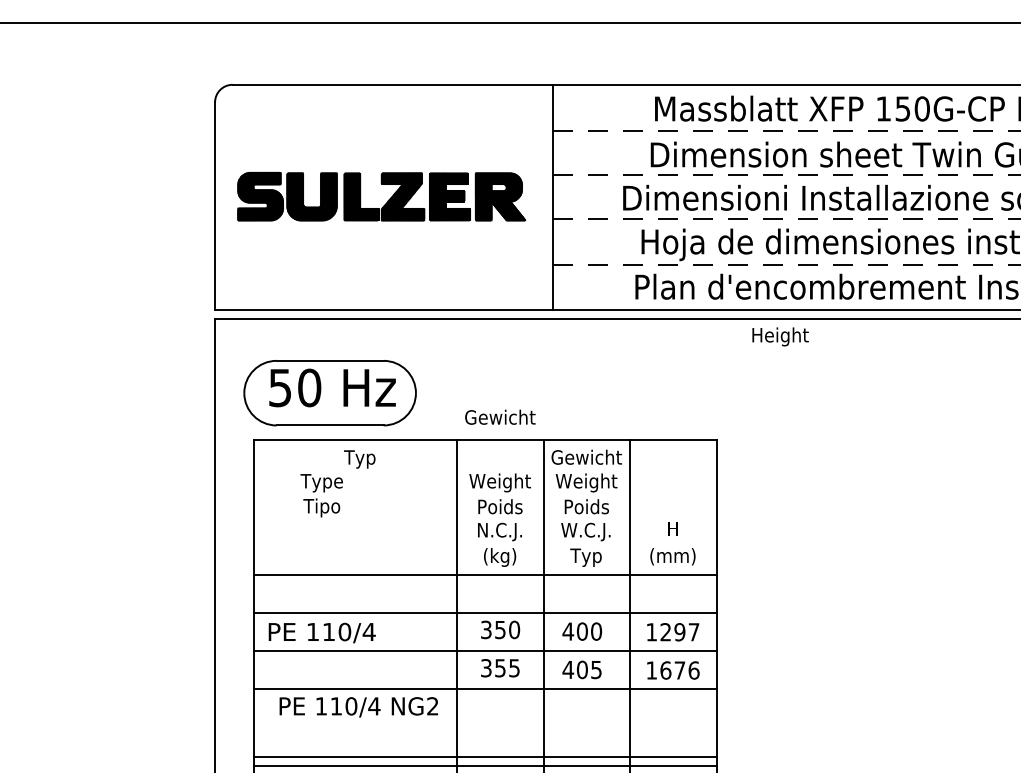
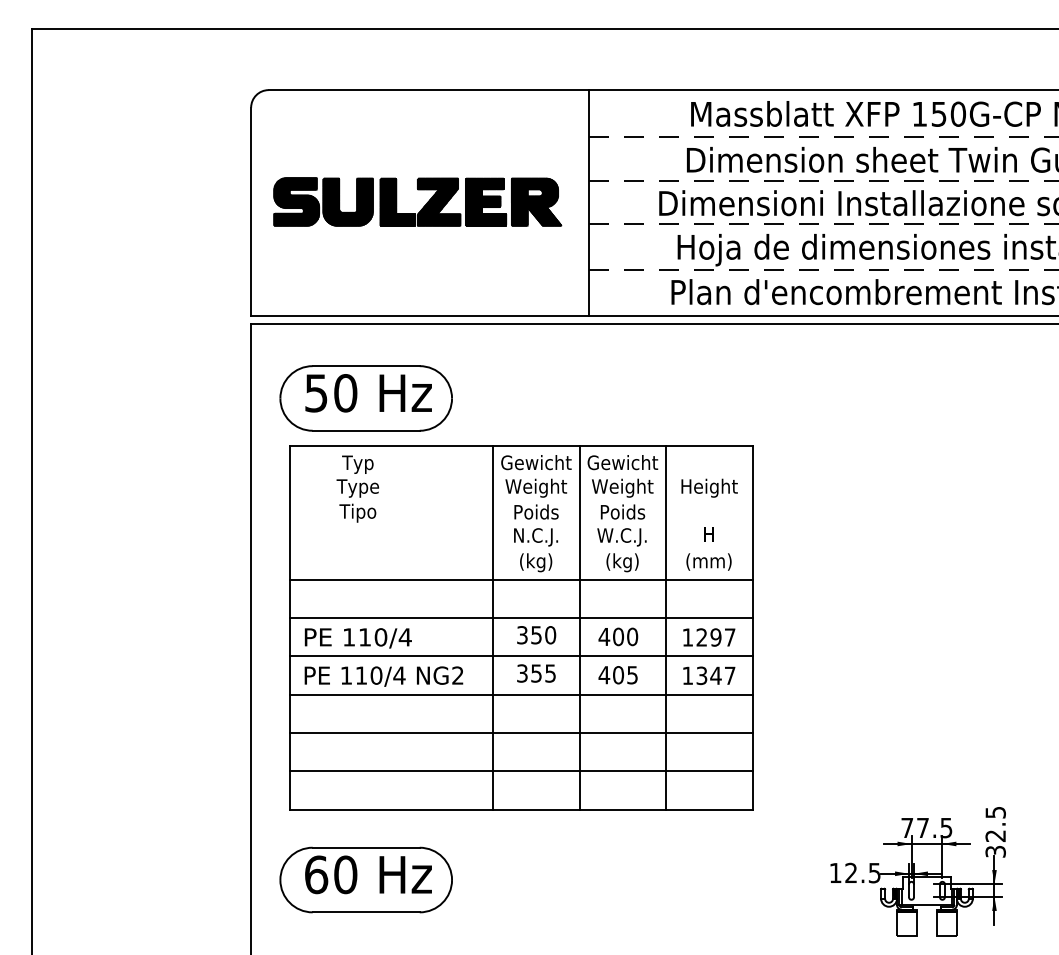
text: (780, 336) -> (709, 487), moved
text: (500, 417) -> (536, 462), moved
text: (359, 459) -> (357, 464), moved
text: (586, 557) -> (622, 562), Typ -> (kg)
text: (679, 670) -> (715, 675), 1676 -> 1347
text: (358, 707) -> (383, 676), moved
line: (484, 757) -> (520, 733), moved

